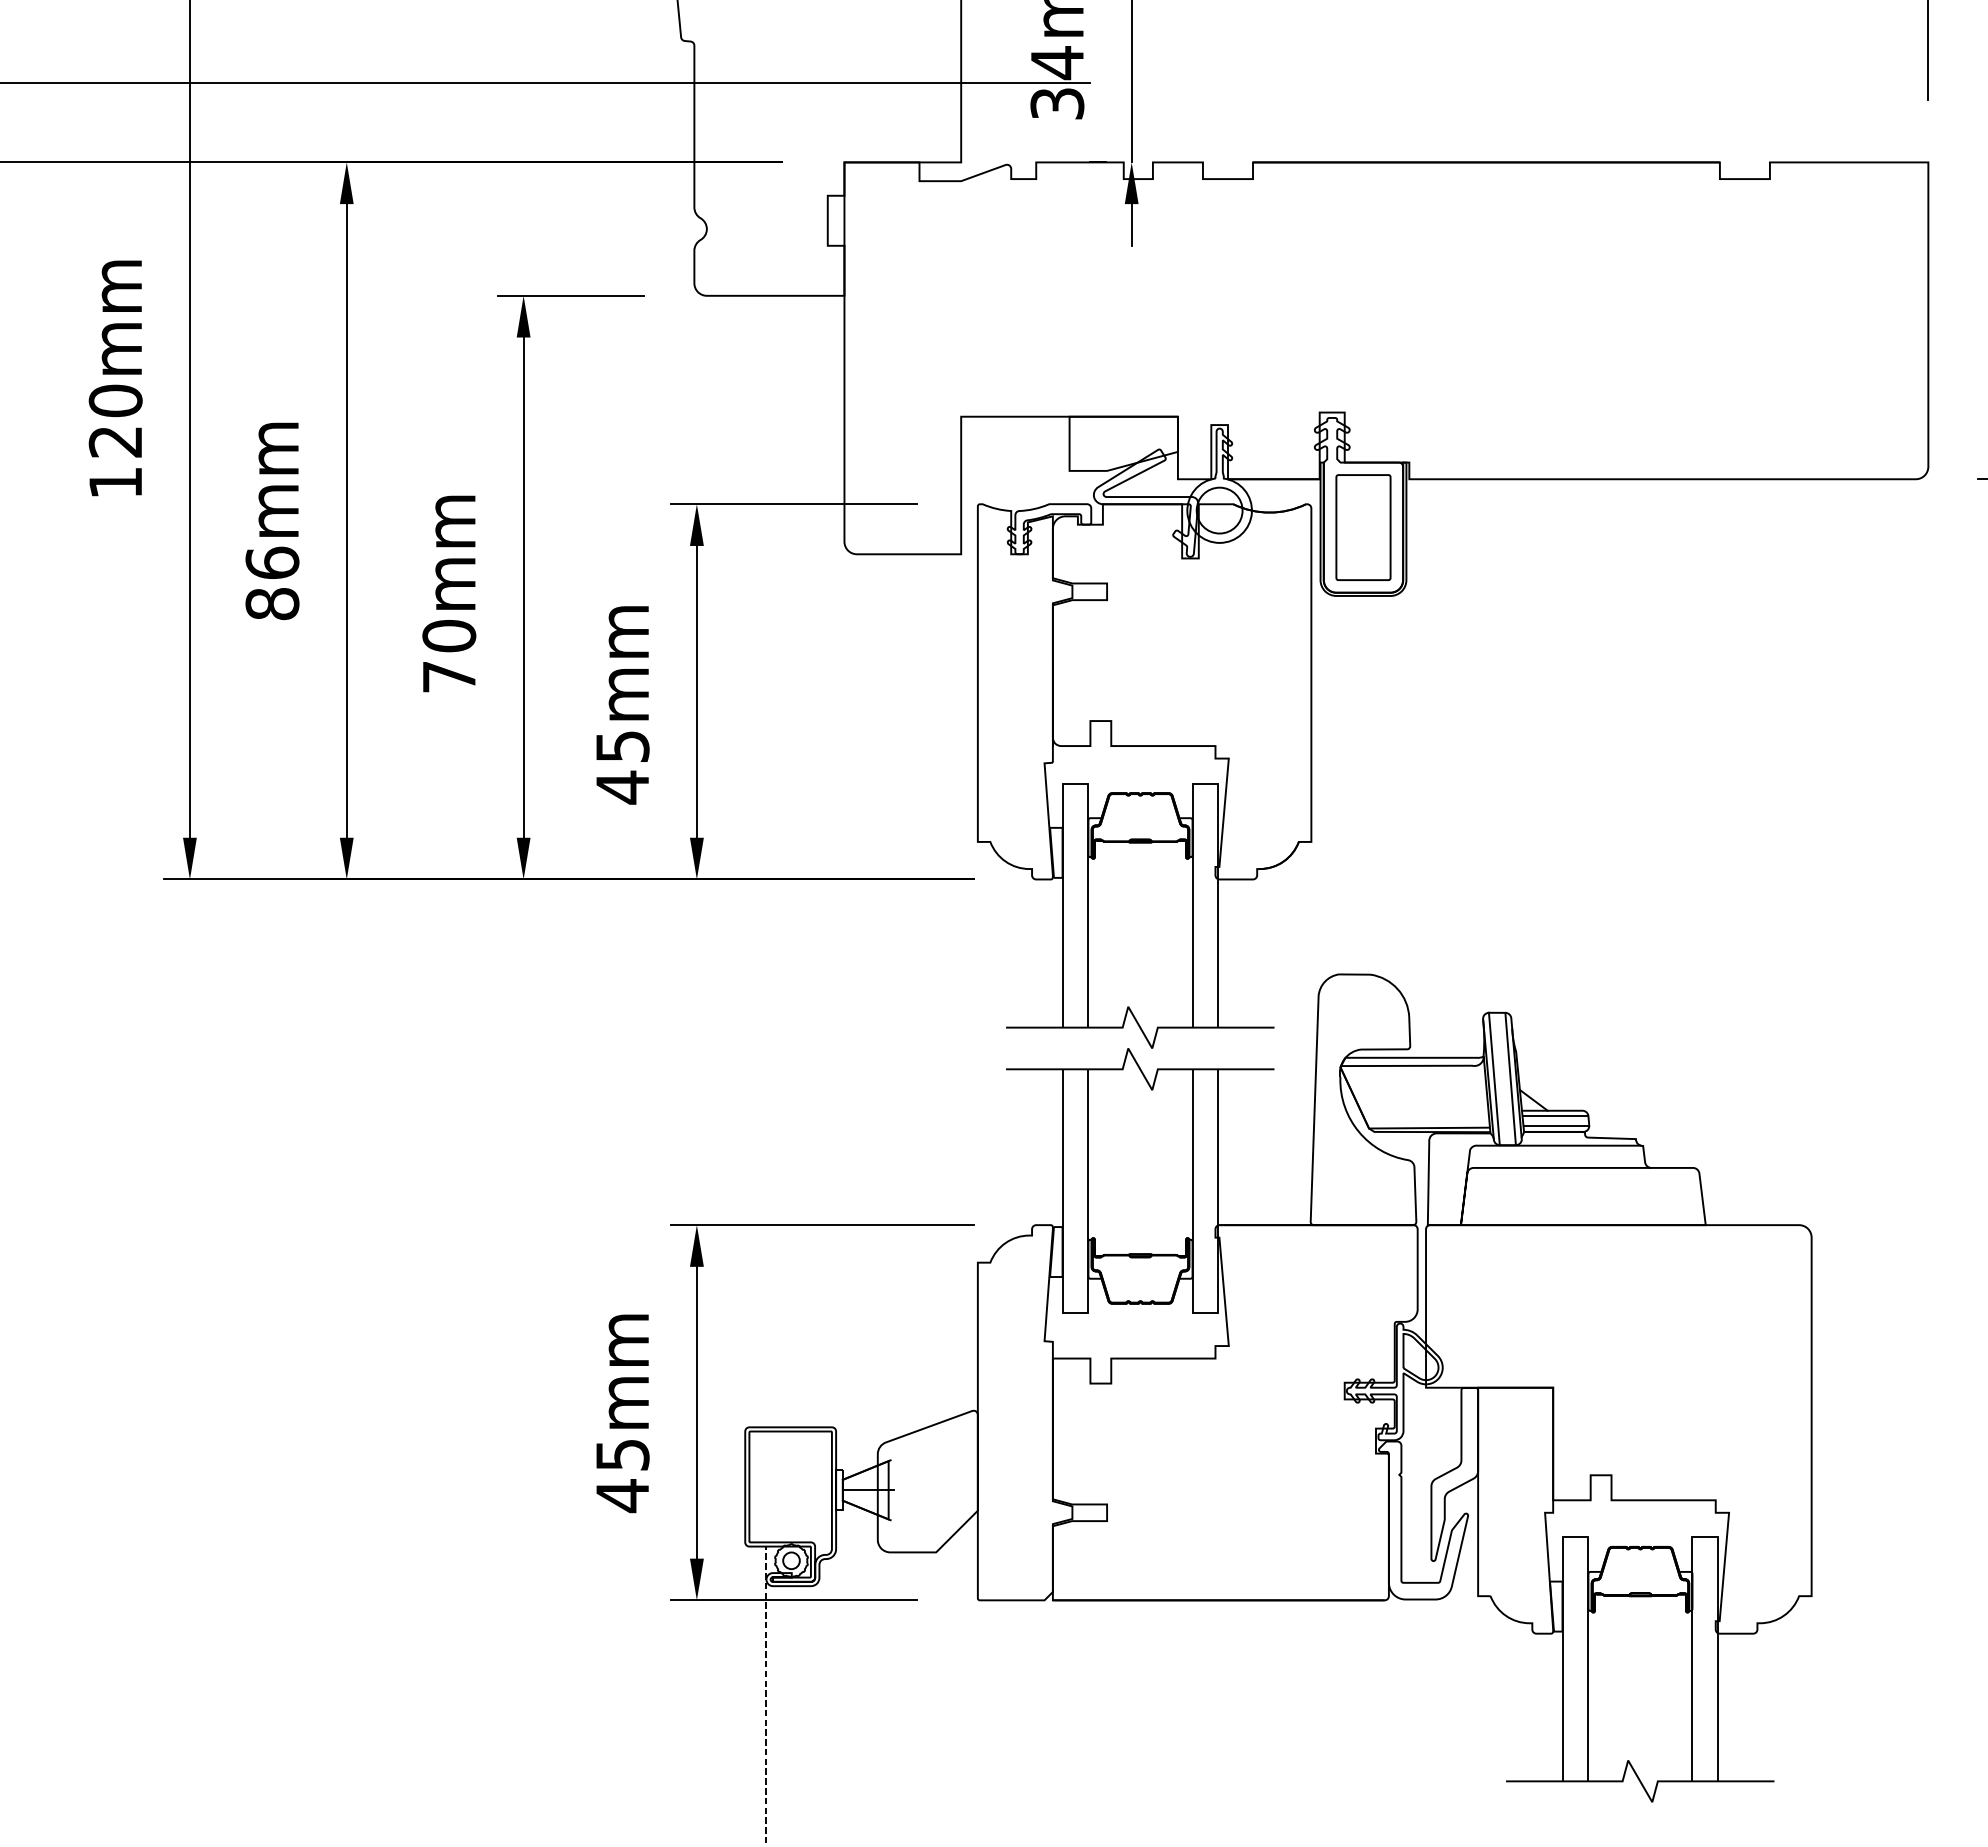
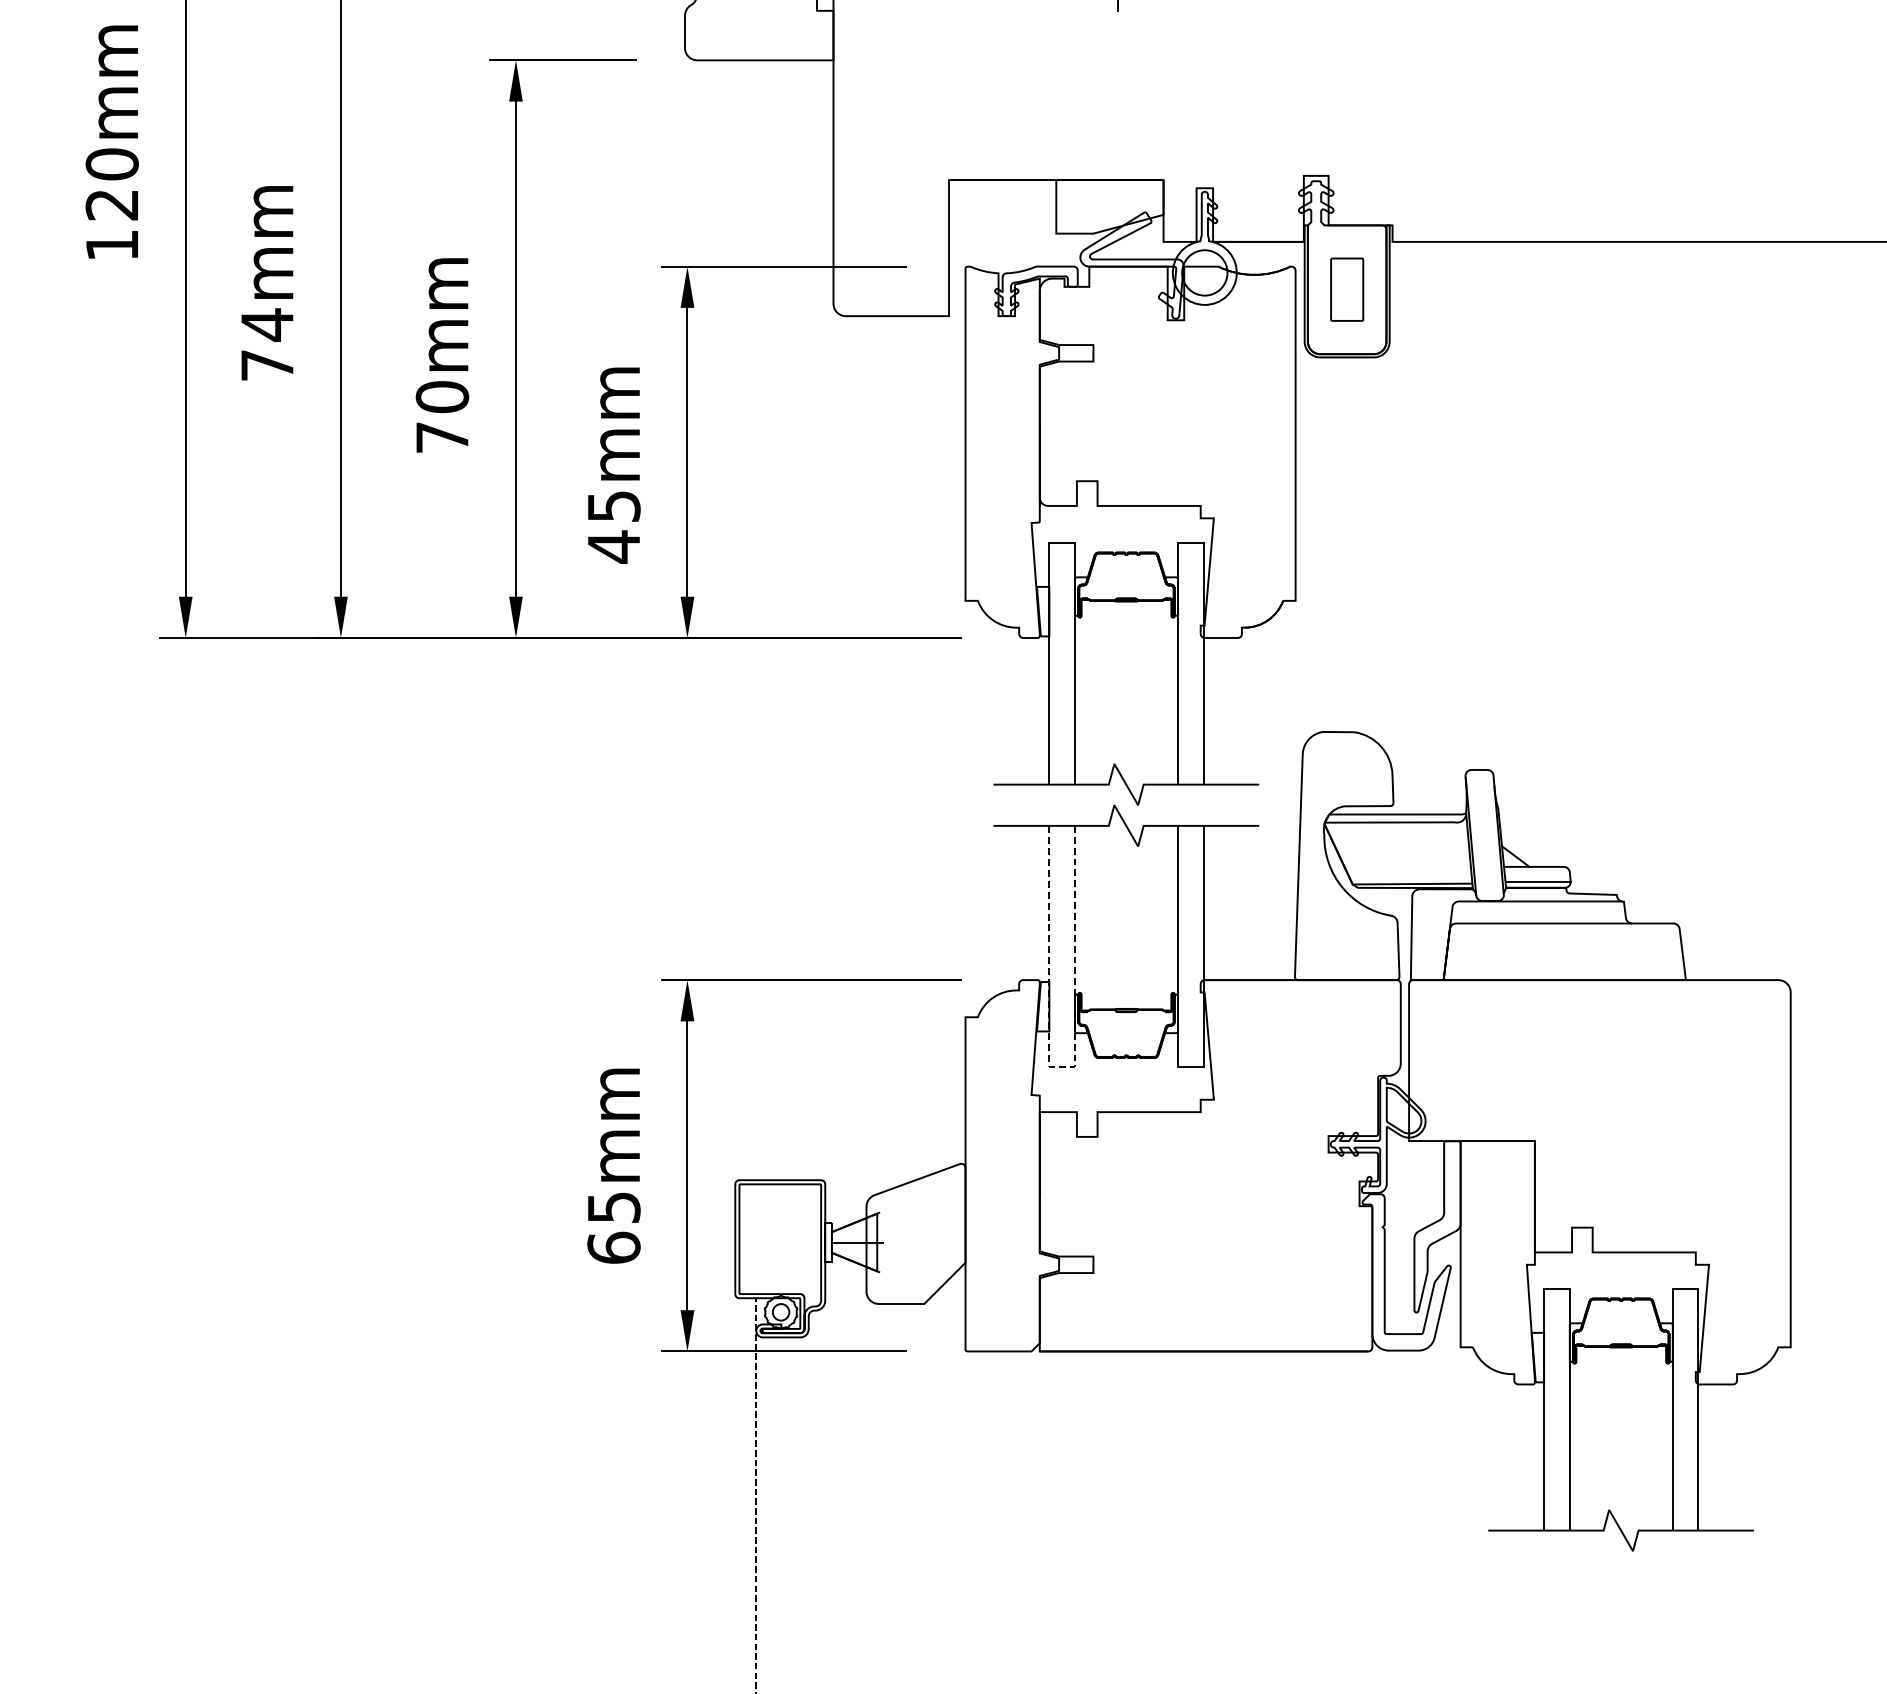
part: (1363, 527) -> (1347, 289), size x0.6
text: (272, 583) -> (267, 345), 86mm -> 74mm
line: (1493, 1078) -> (1475, 834), removed
line: (1510, 1078) -> (1492, 834), removed
line: (1555, 1116) -> (1537, 872), removed
line: (1075, 1313) -> (1062, 1067), solid -> dashed
text: (622, 1496) -> (613, 1248), 45mm -> 65mm

